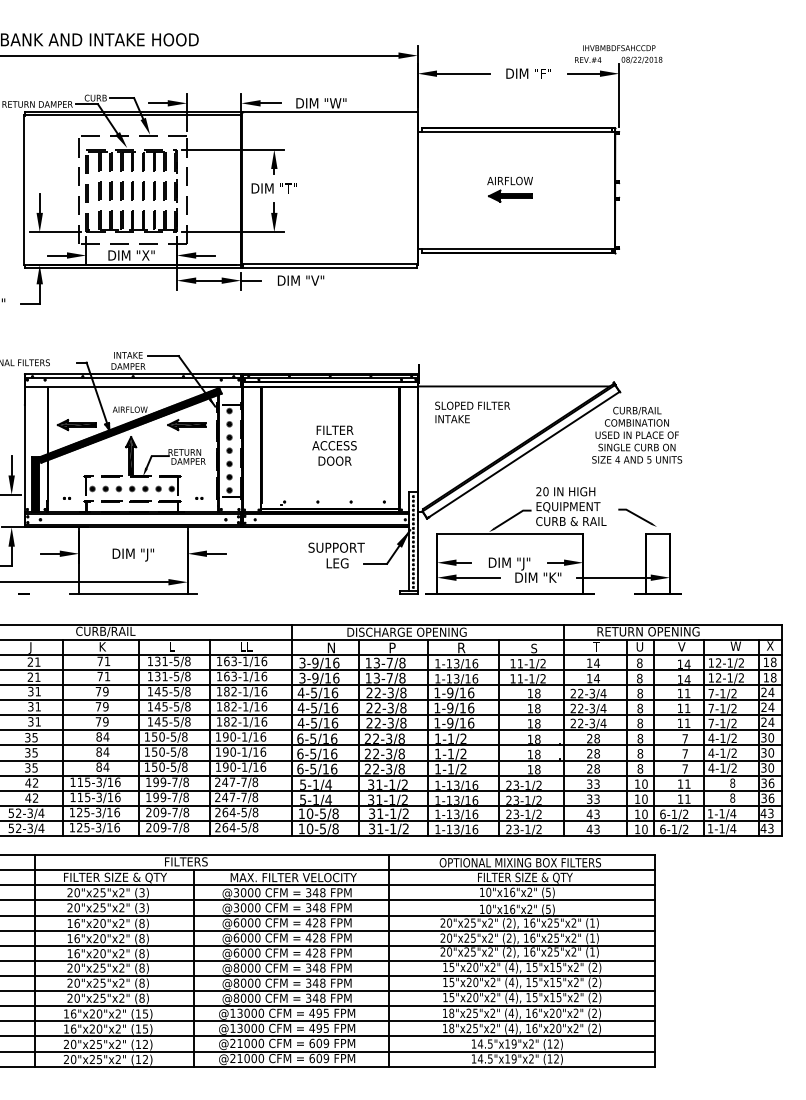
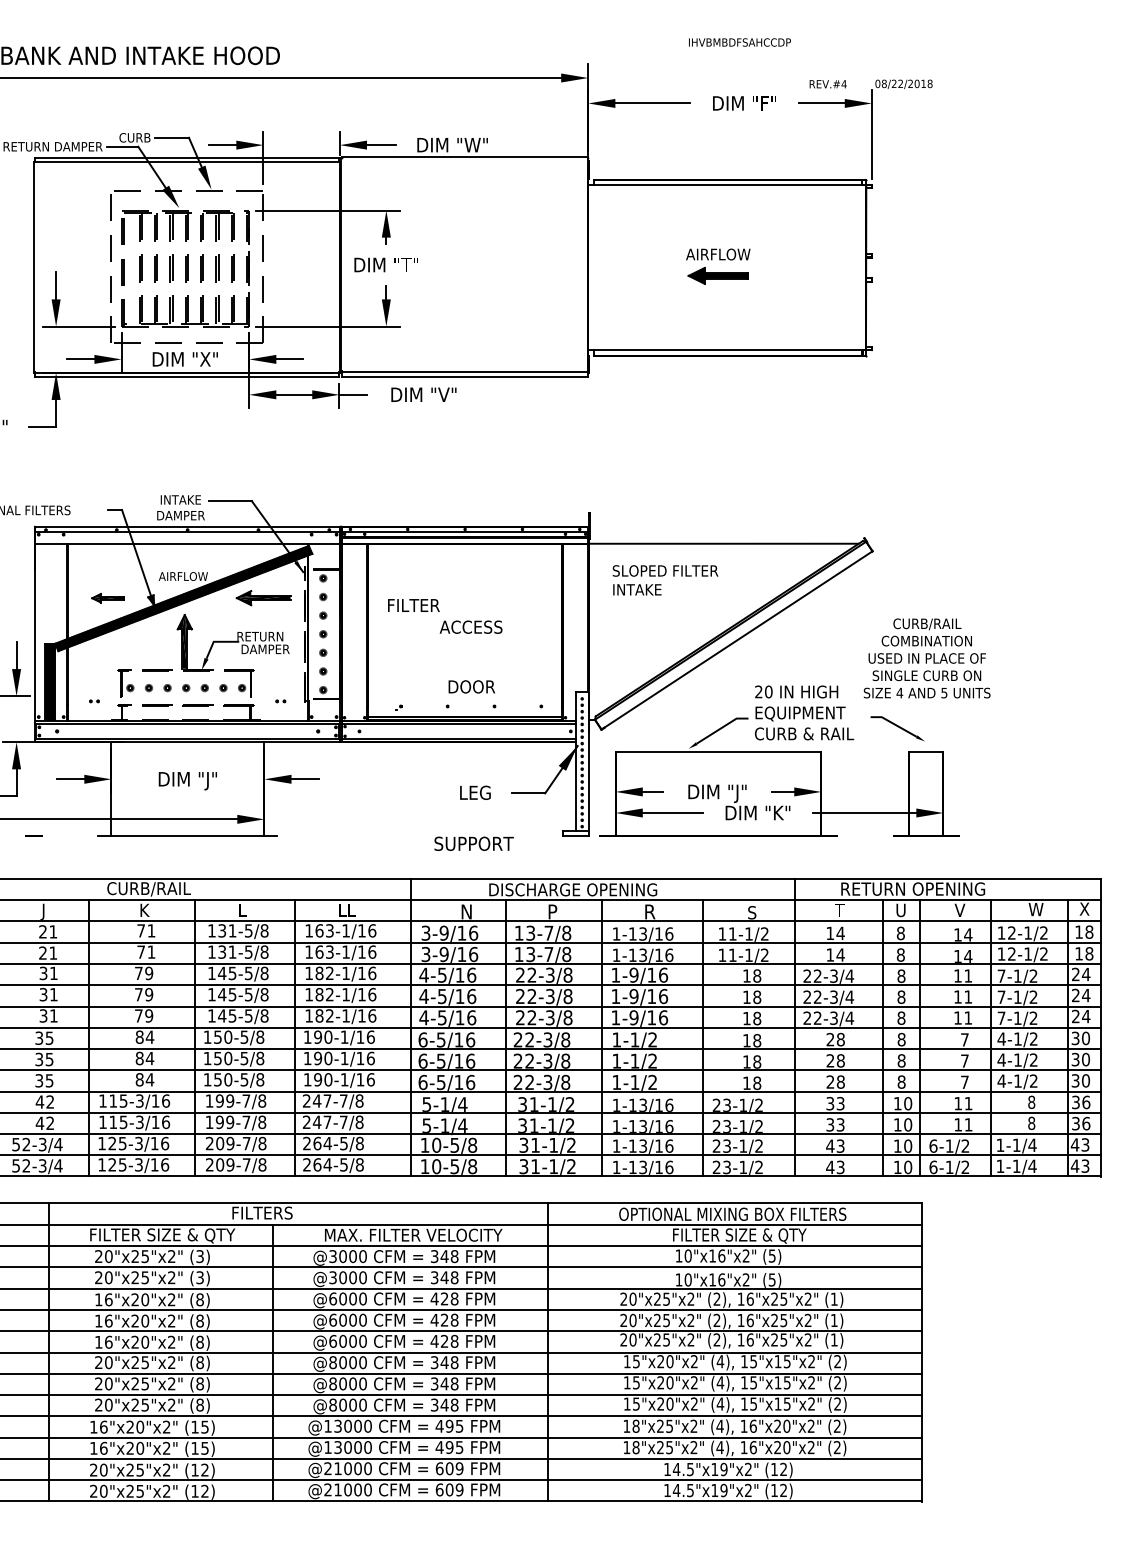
text: (618, 48) -> (739, 42), moved
part: (76, 425) -> (107, 598), size x0.6
text: (334, 430) -> (413, 605), moved
text: (636, 435) -> (926, 658), moved
text: (334, 460) -> (471, 686), moved
text: (336, 547) -> (473, 843), moved

